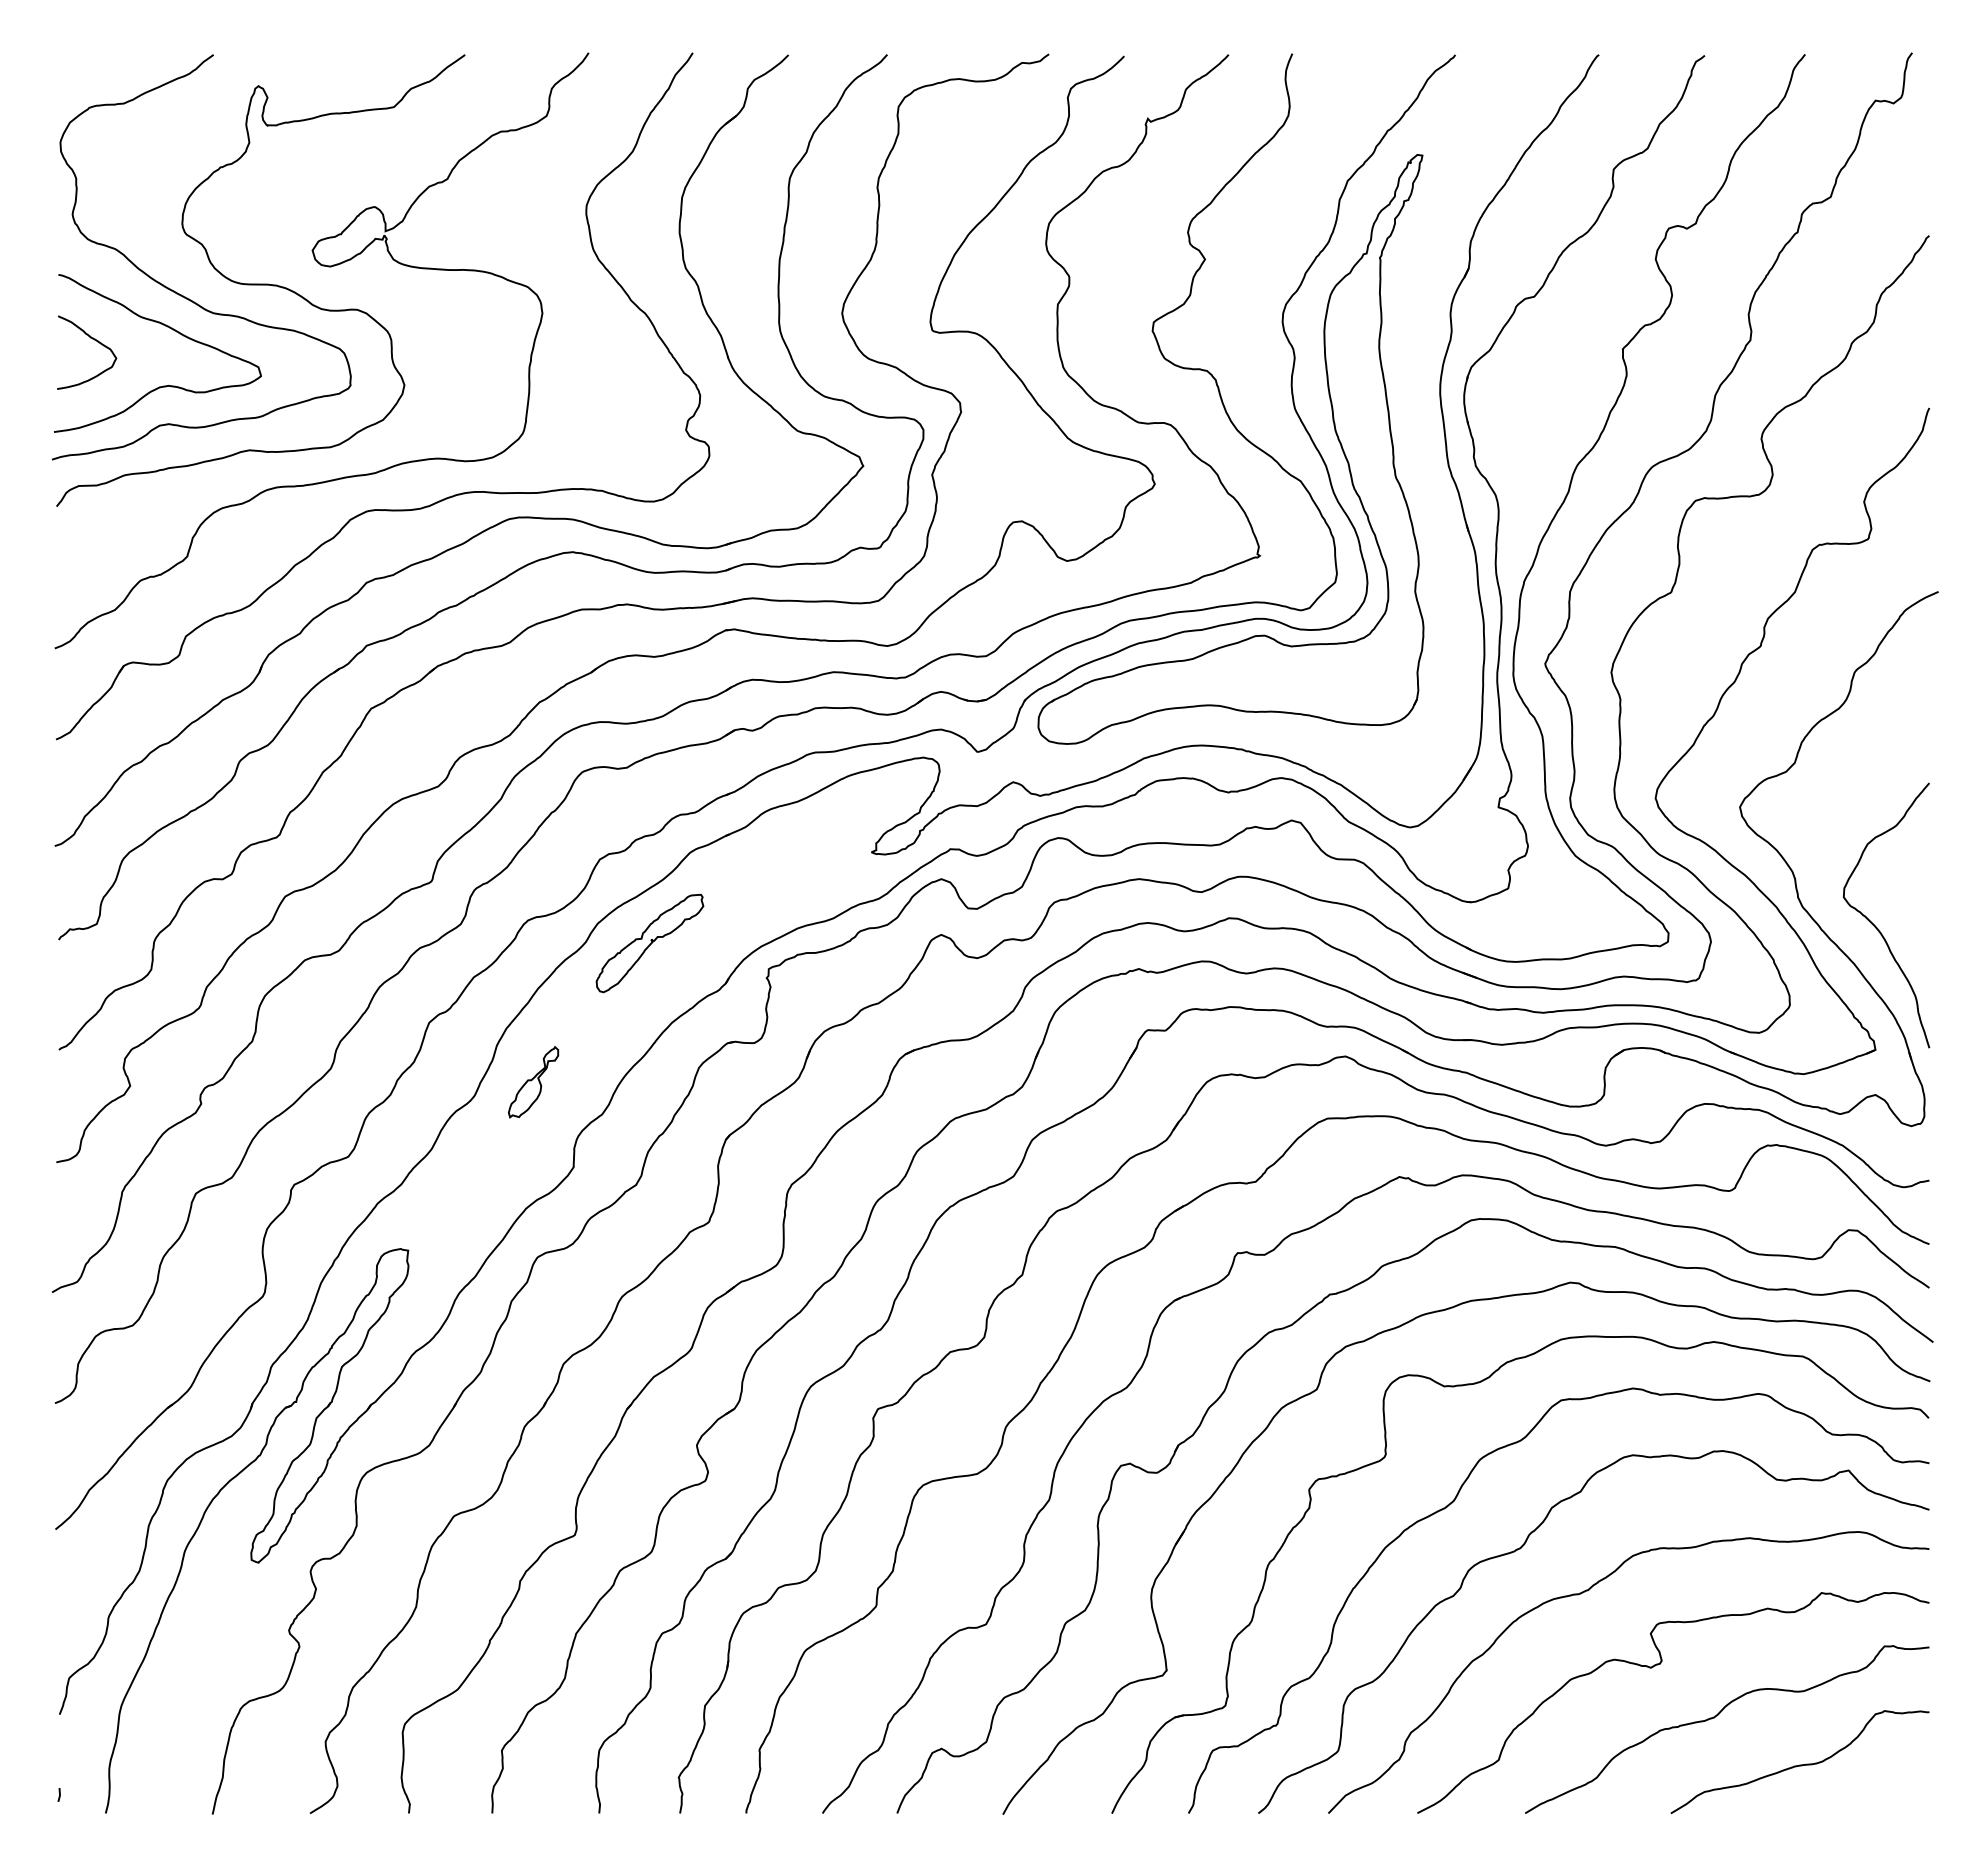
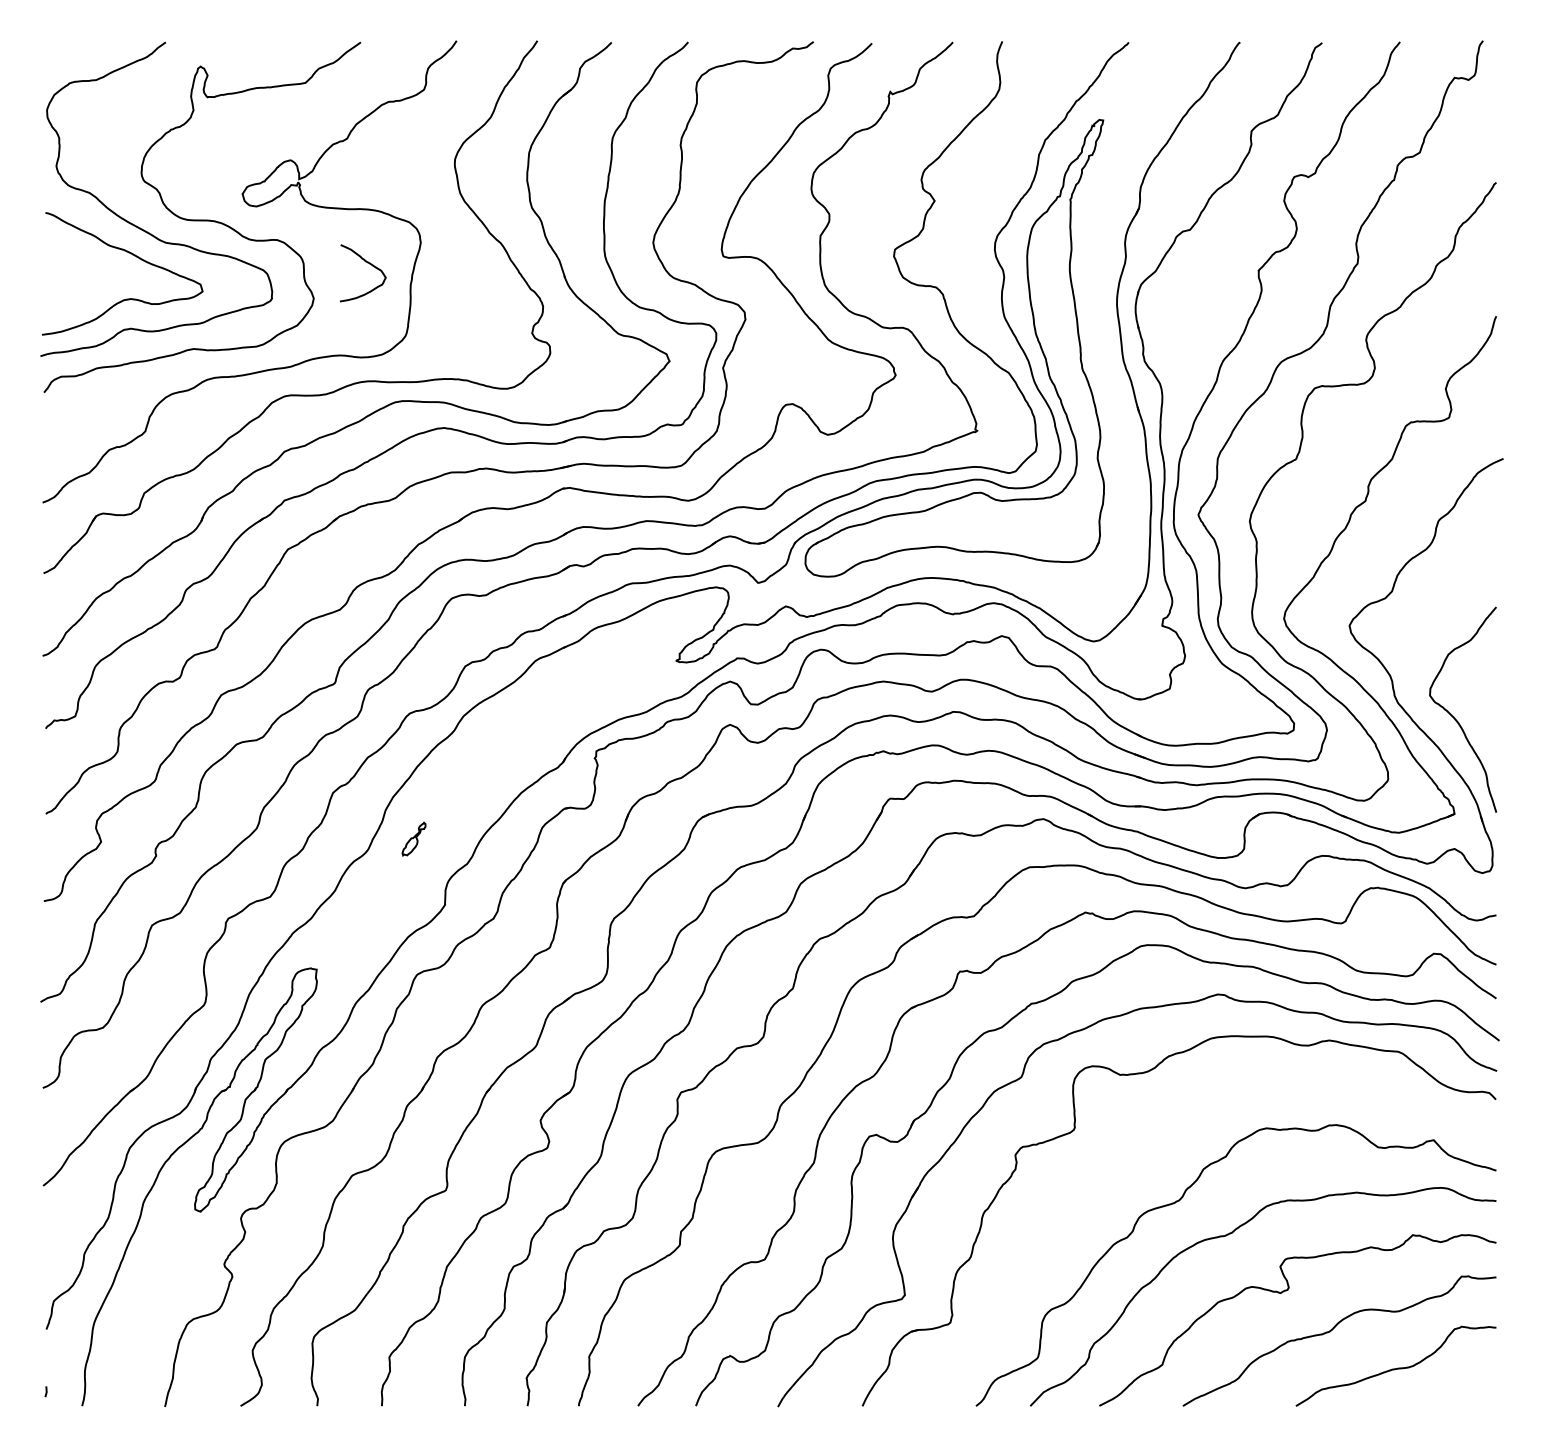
curve: (94, 340) -> (368, 263), moved
part: (649, 943) -> (503, 731), removed
part: (533, 1082) -> (413, 839), size x0.6
curve: (1455, 1500) -> (1128, 1163), removed

